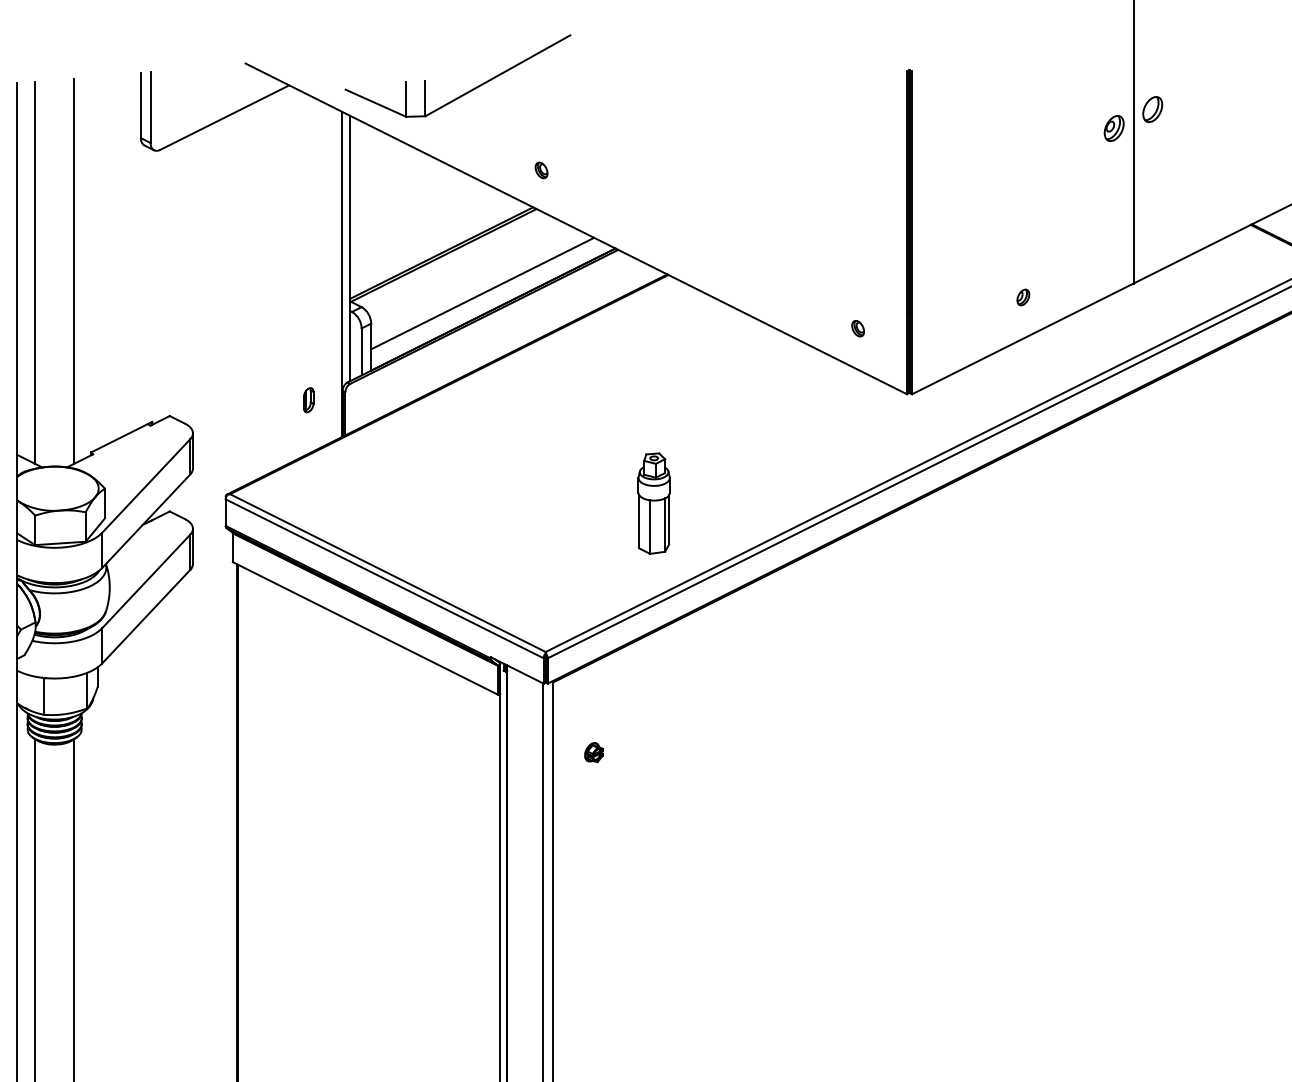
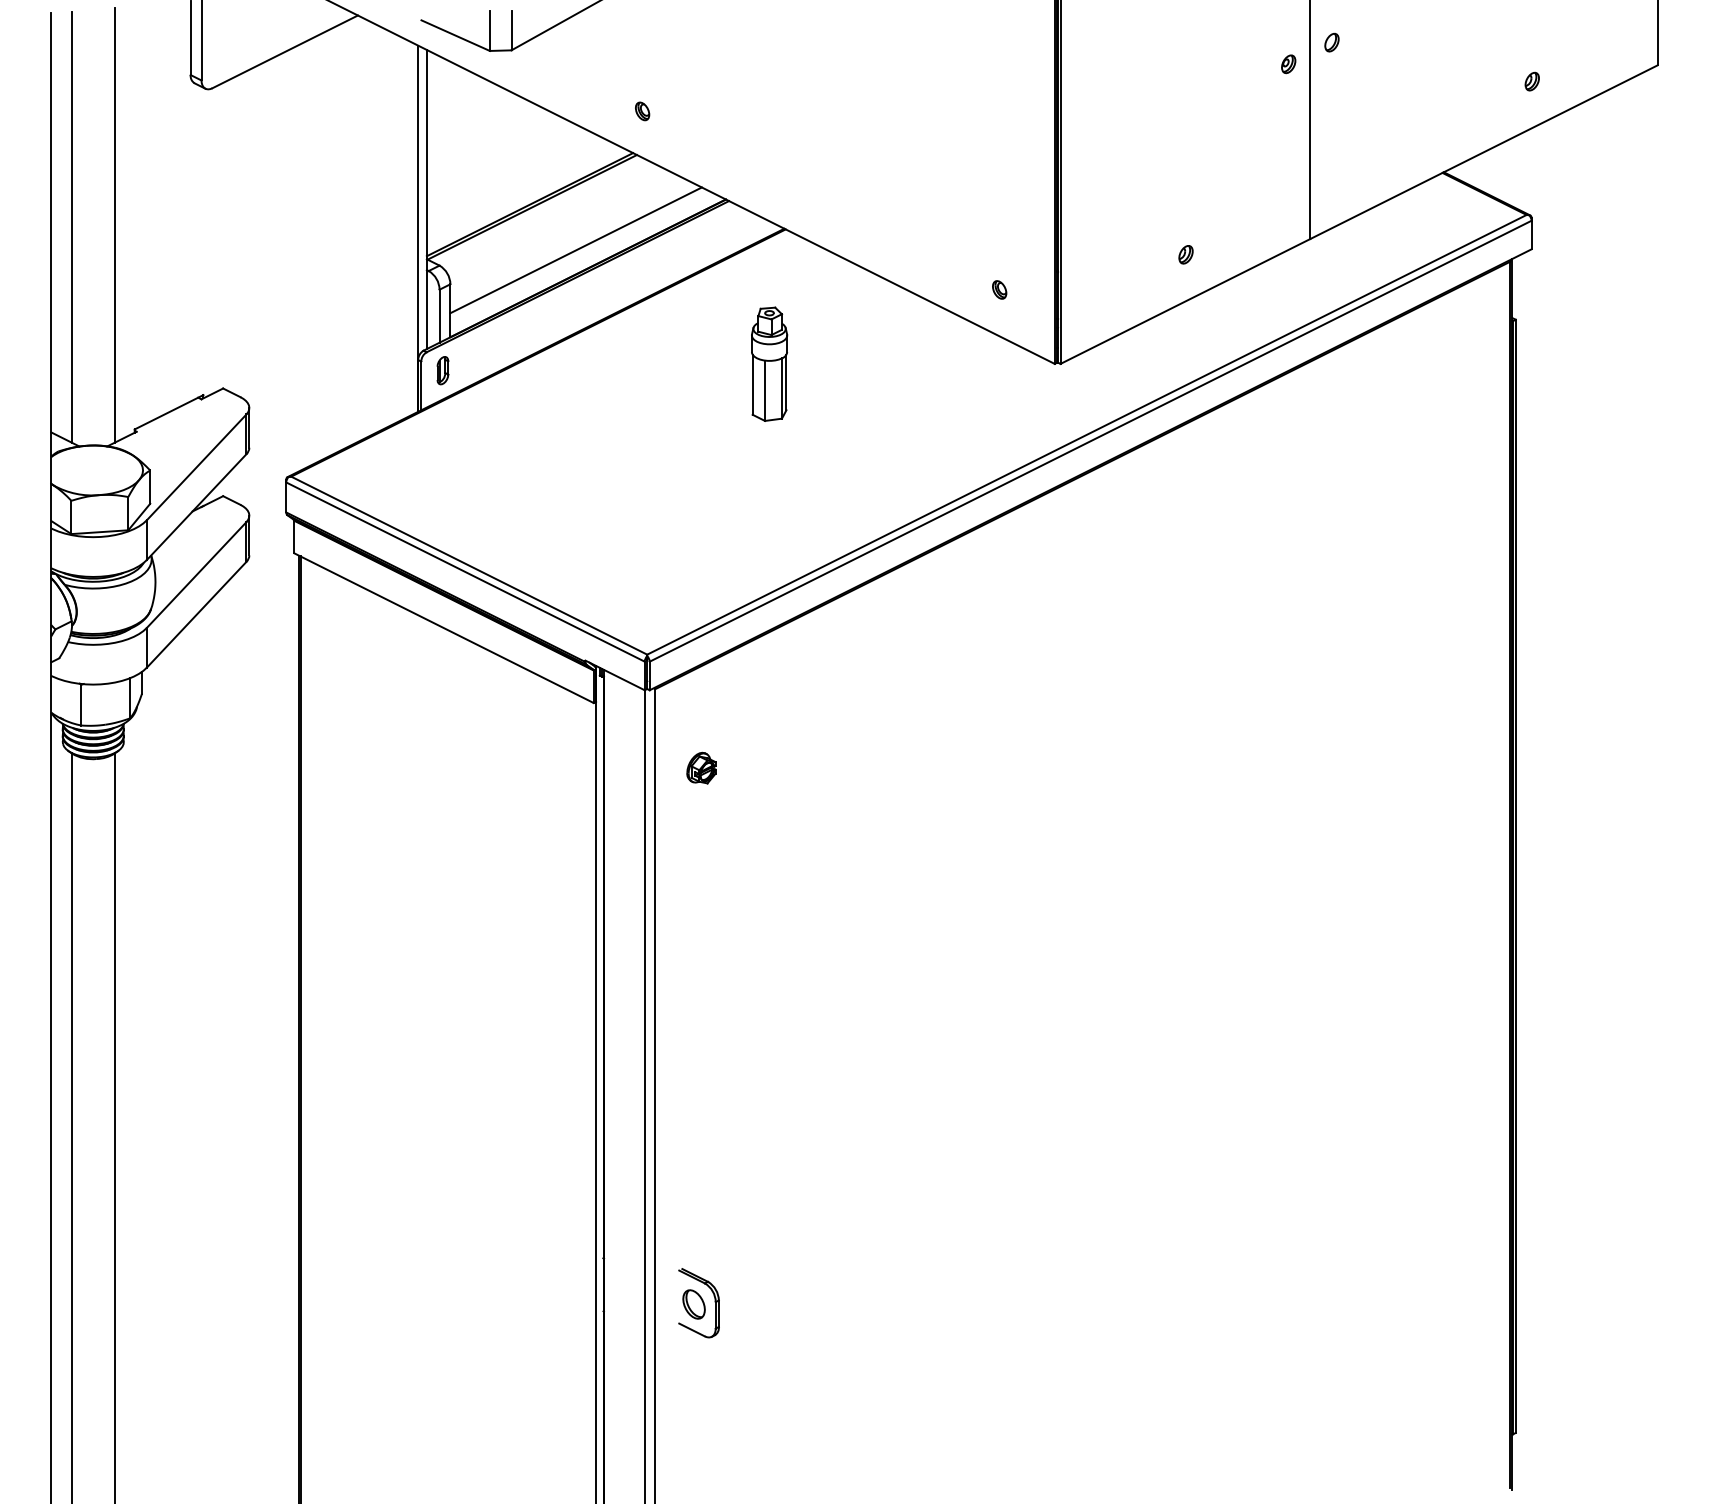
part: (1152, 109) -> (1331, 42), size x0.62
part: (1114, 128) -> (1288, 64), size x0.62
part: (308, 400) -> (442, 370), moved
part: (654, 502) -> (769, 363), moved
part: (593, 752) -> (701, 767), size x1.43

